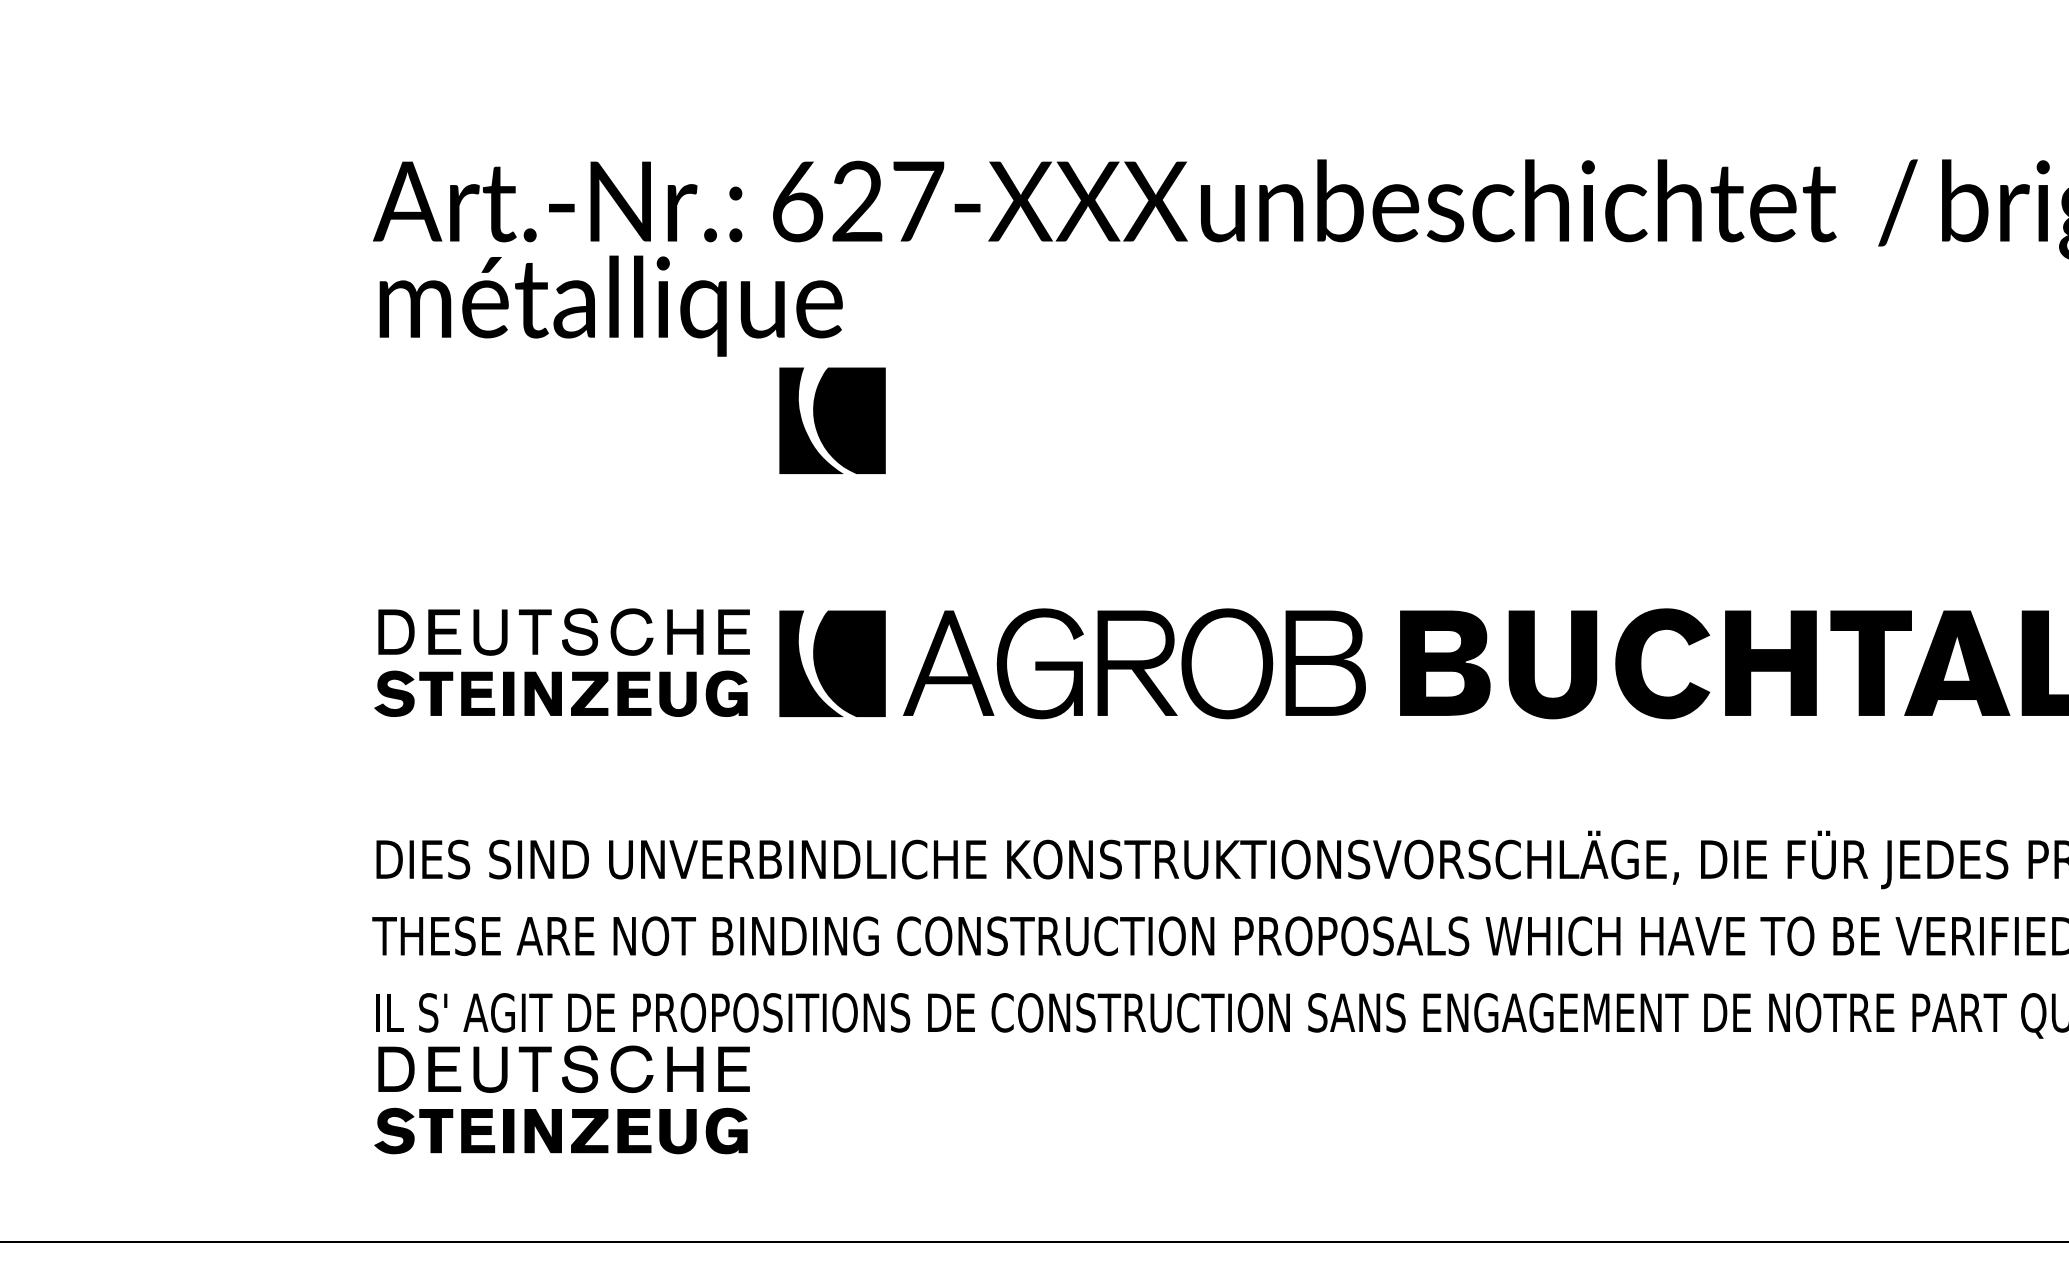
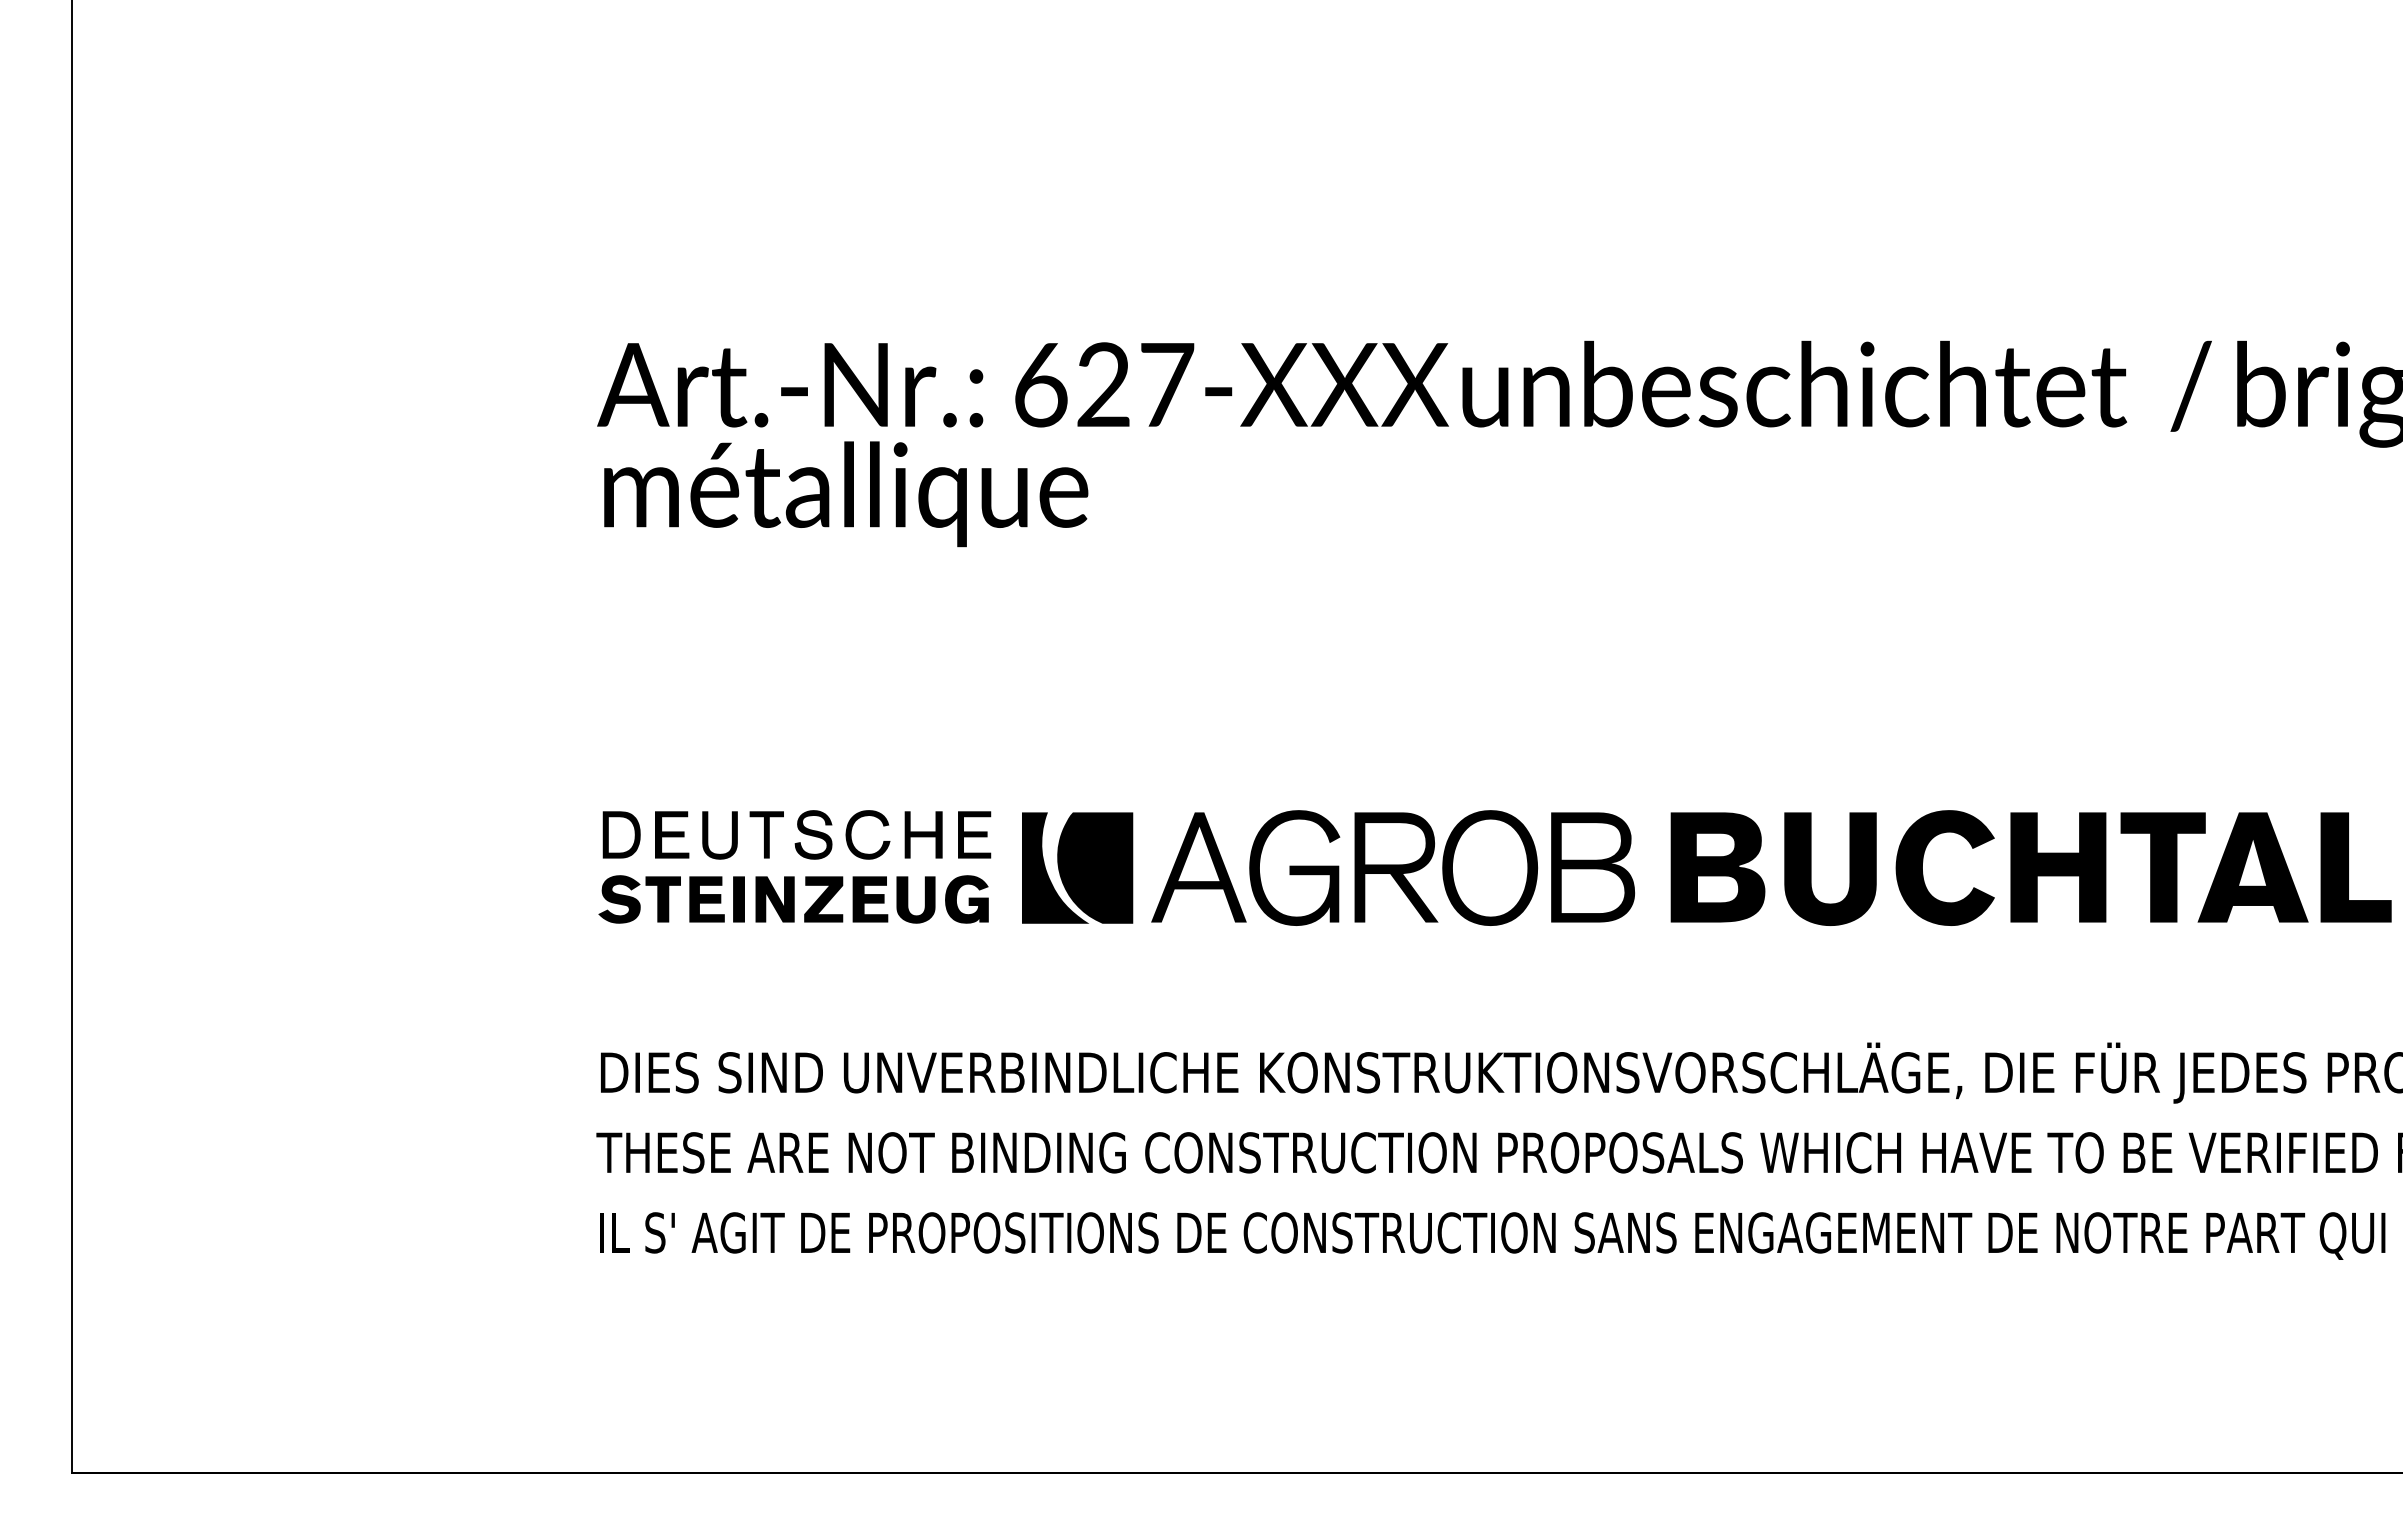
part: (832, 420) -> (1077, 613), removed
part: (561, 1109) -> (794, 1333), removed

